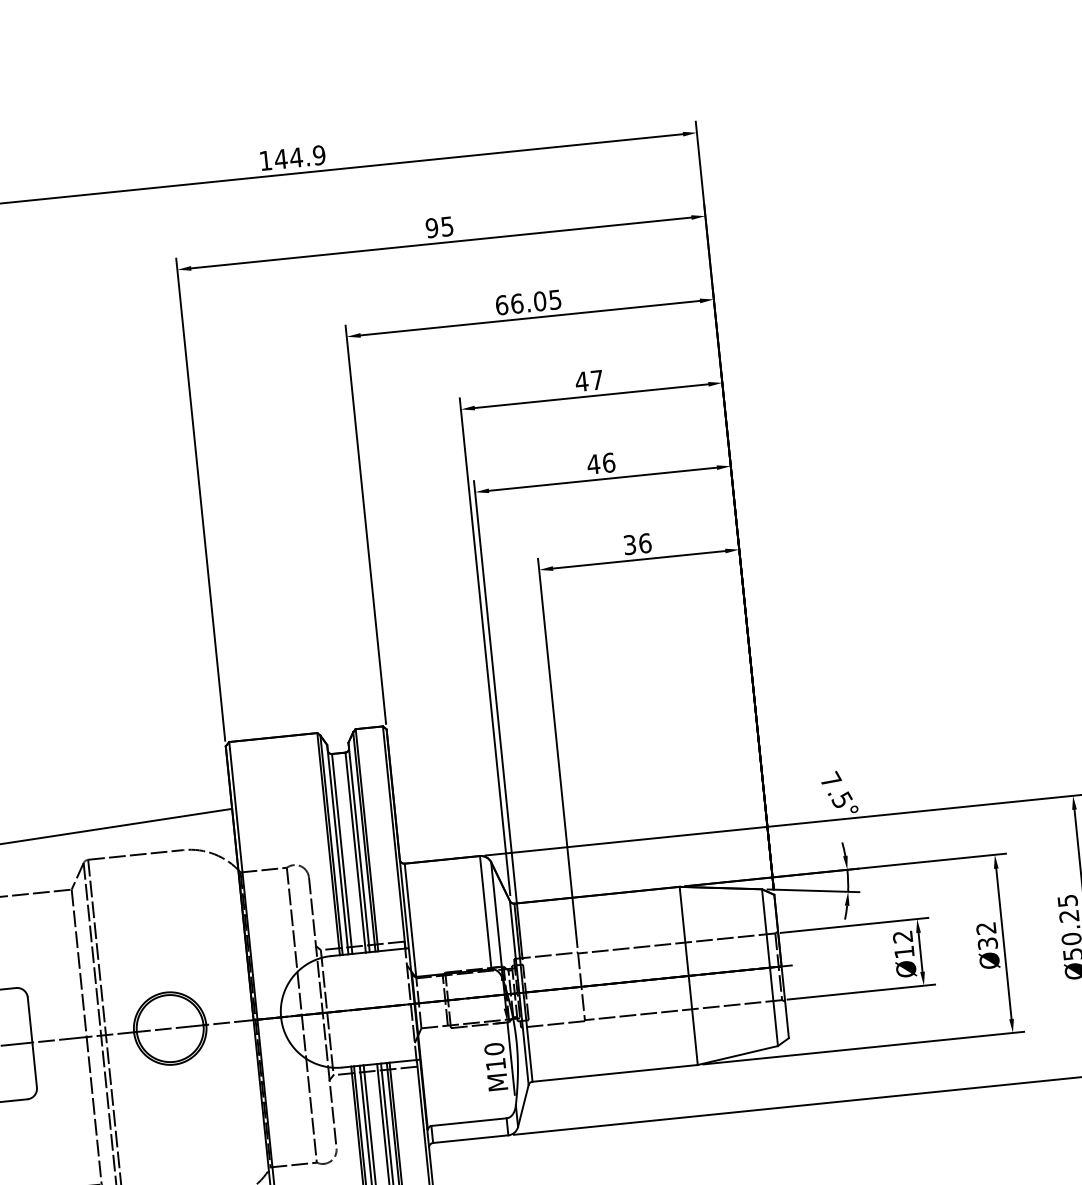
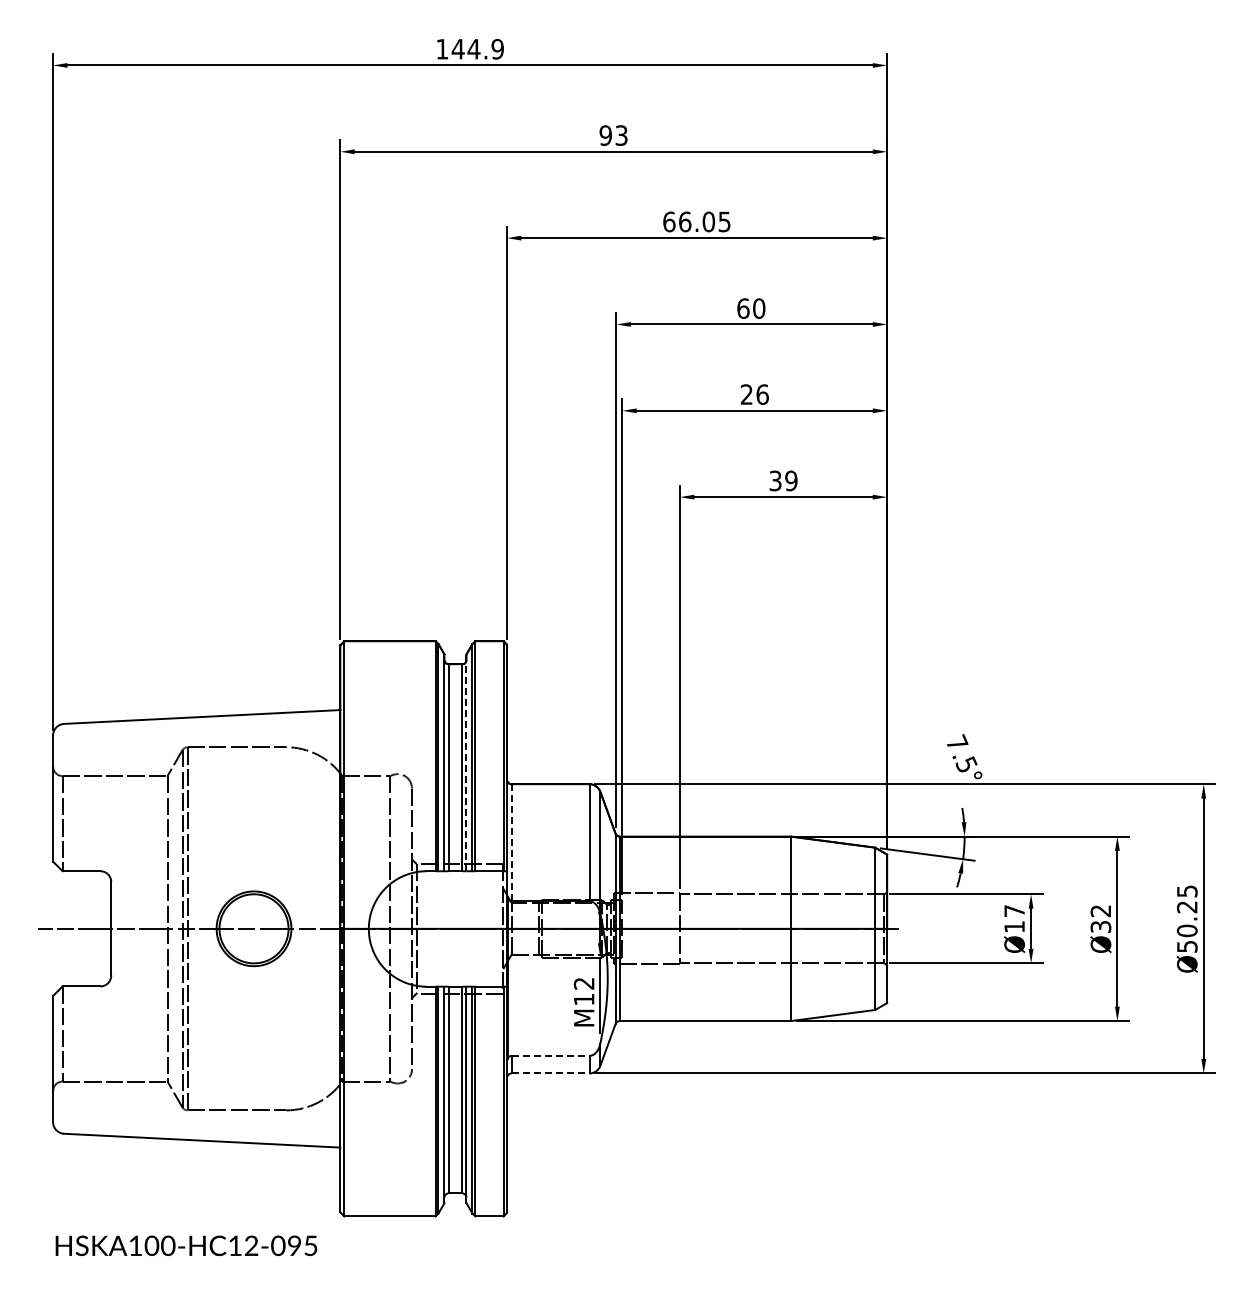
text: (447, 226) -> (621, 135), 95 -> 93
text: (588, 380) -> (750, 308), 47 -> 60
text: (593, 464) -> (746, 394), 46 -> 26
text: (645, 542) -> (791, 480), 36 -> 39
line: (359, 847) -> (466, 762), solid -> dashed
line: (410, 919) -> (511, 842), solid -> dashed
text: (902, 937) -> (1014, 911), Ø12 -> Ø17
text: (493, 1049) -> (583, 983), M10 -> M12
line: (468, 1121) -> (550, 1055), solid -> dashed
line: (470, 1139) -> (550, 1073), solid -> dashed

